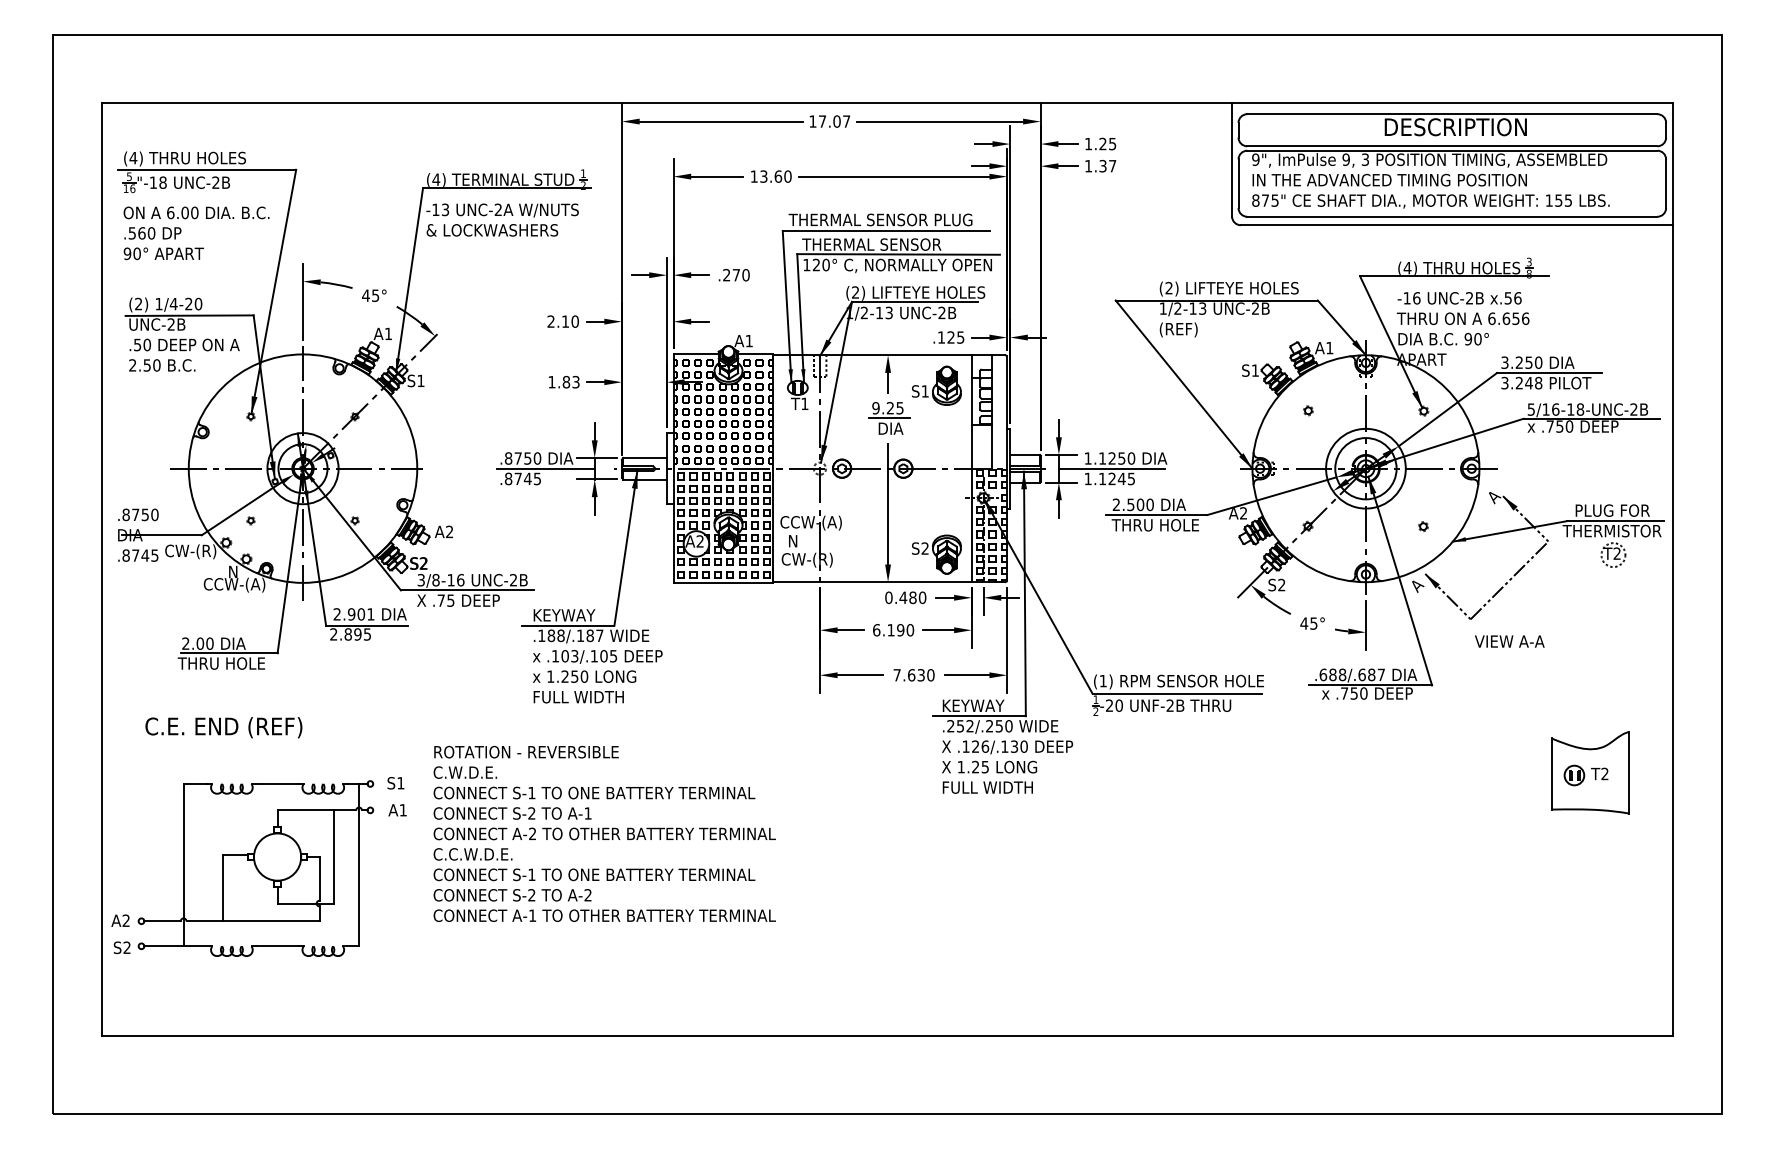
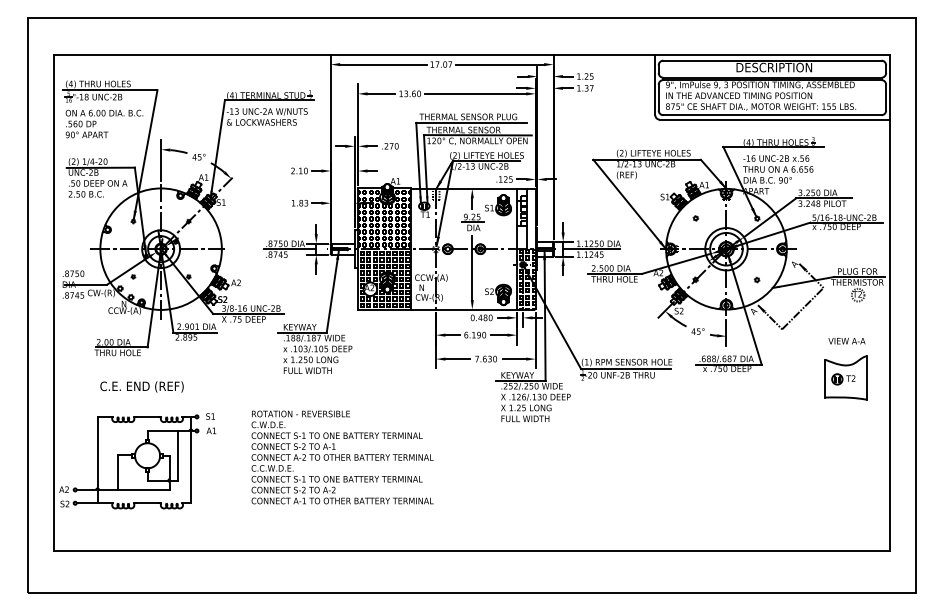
text: (1508, 642) -> (846, 341), moved
text: (222, 726) -> (141, 386), moved
part: (1589, 771) -> (845, 377), moved
text: (604, 833) -> (342, 457), moved

